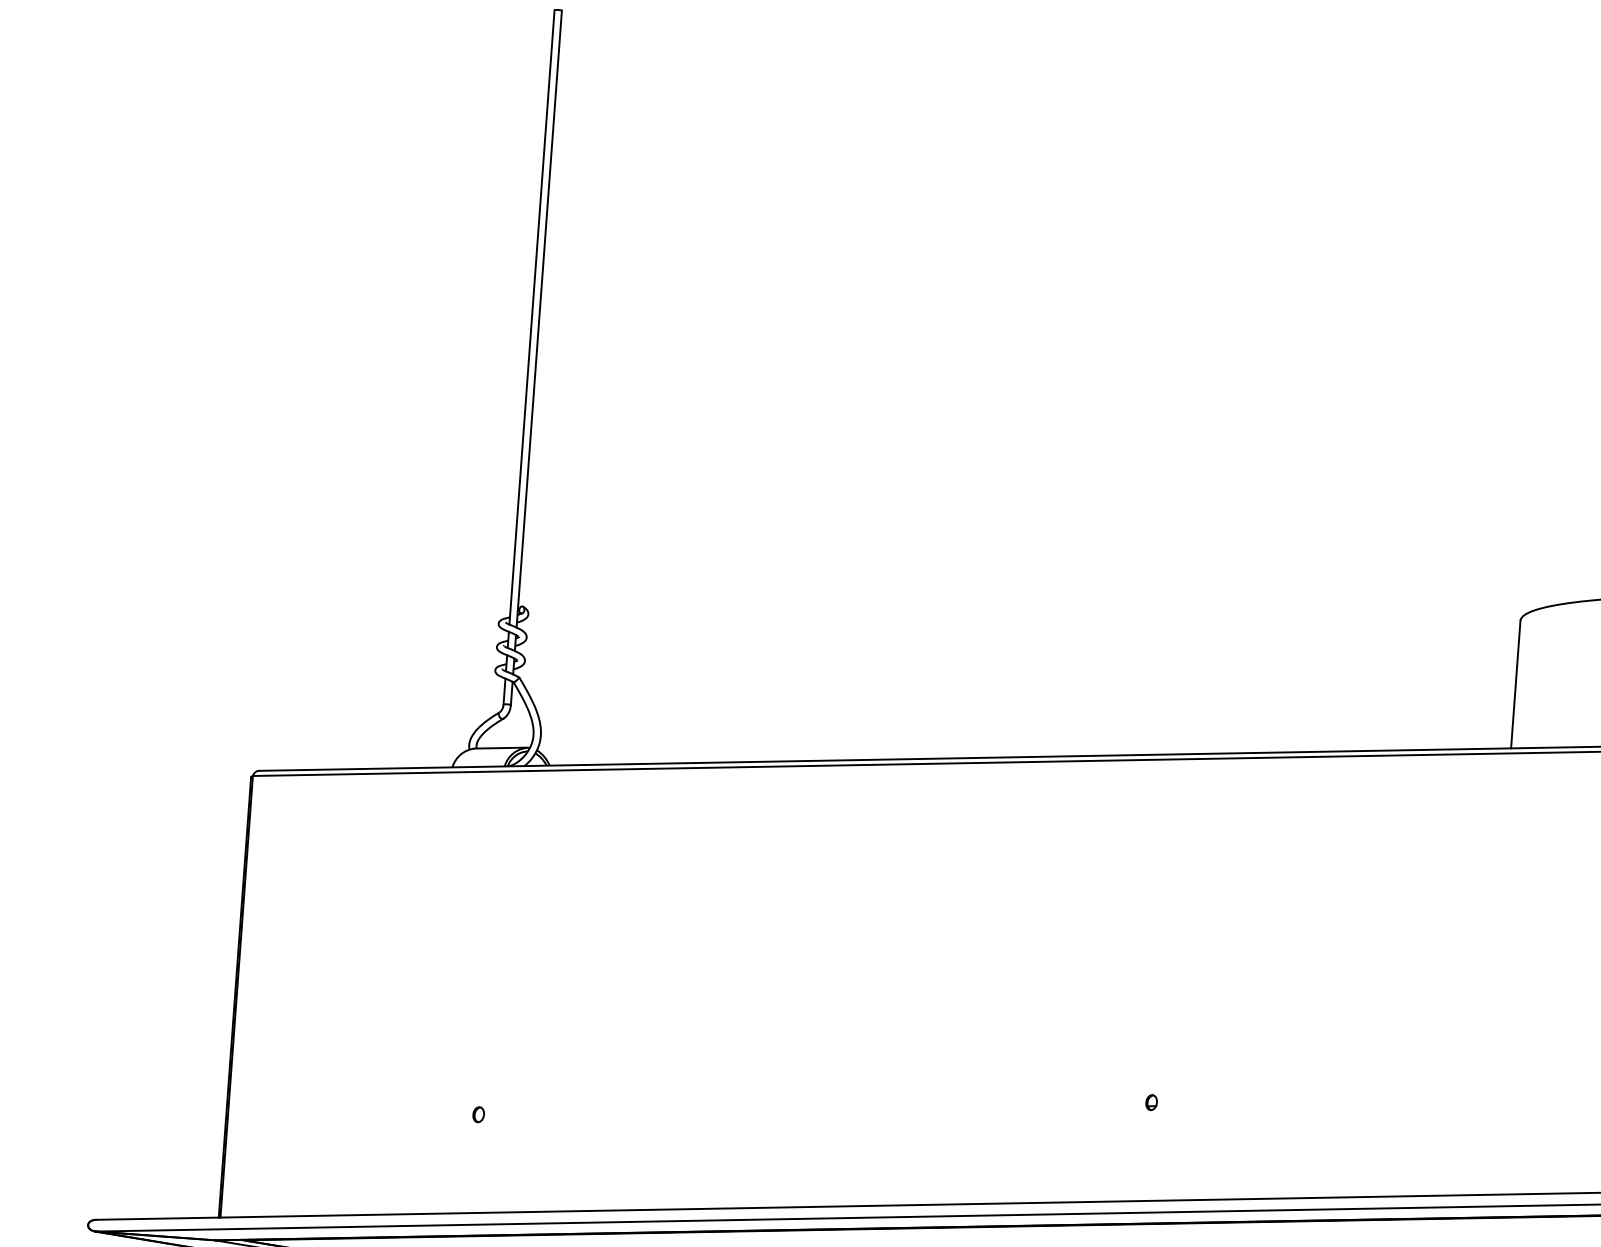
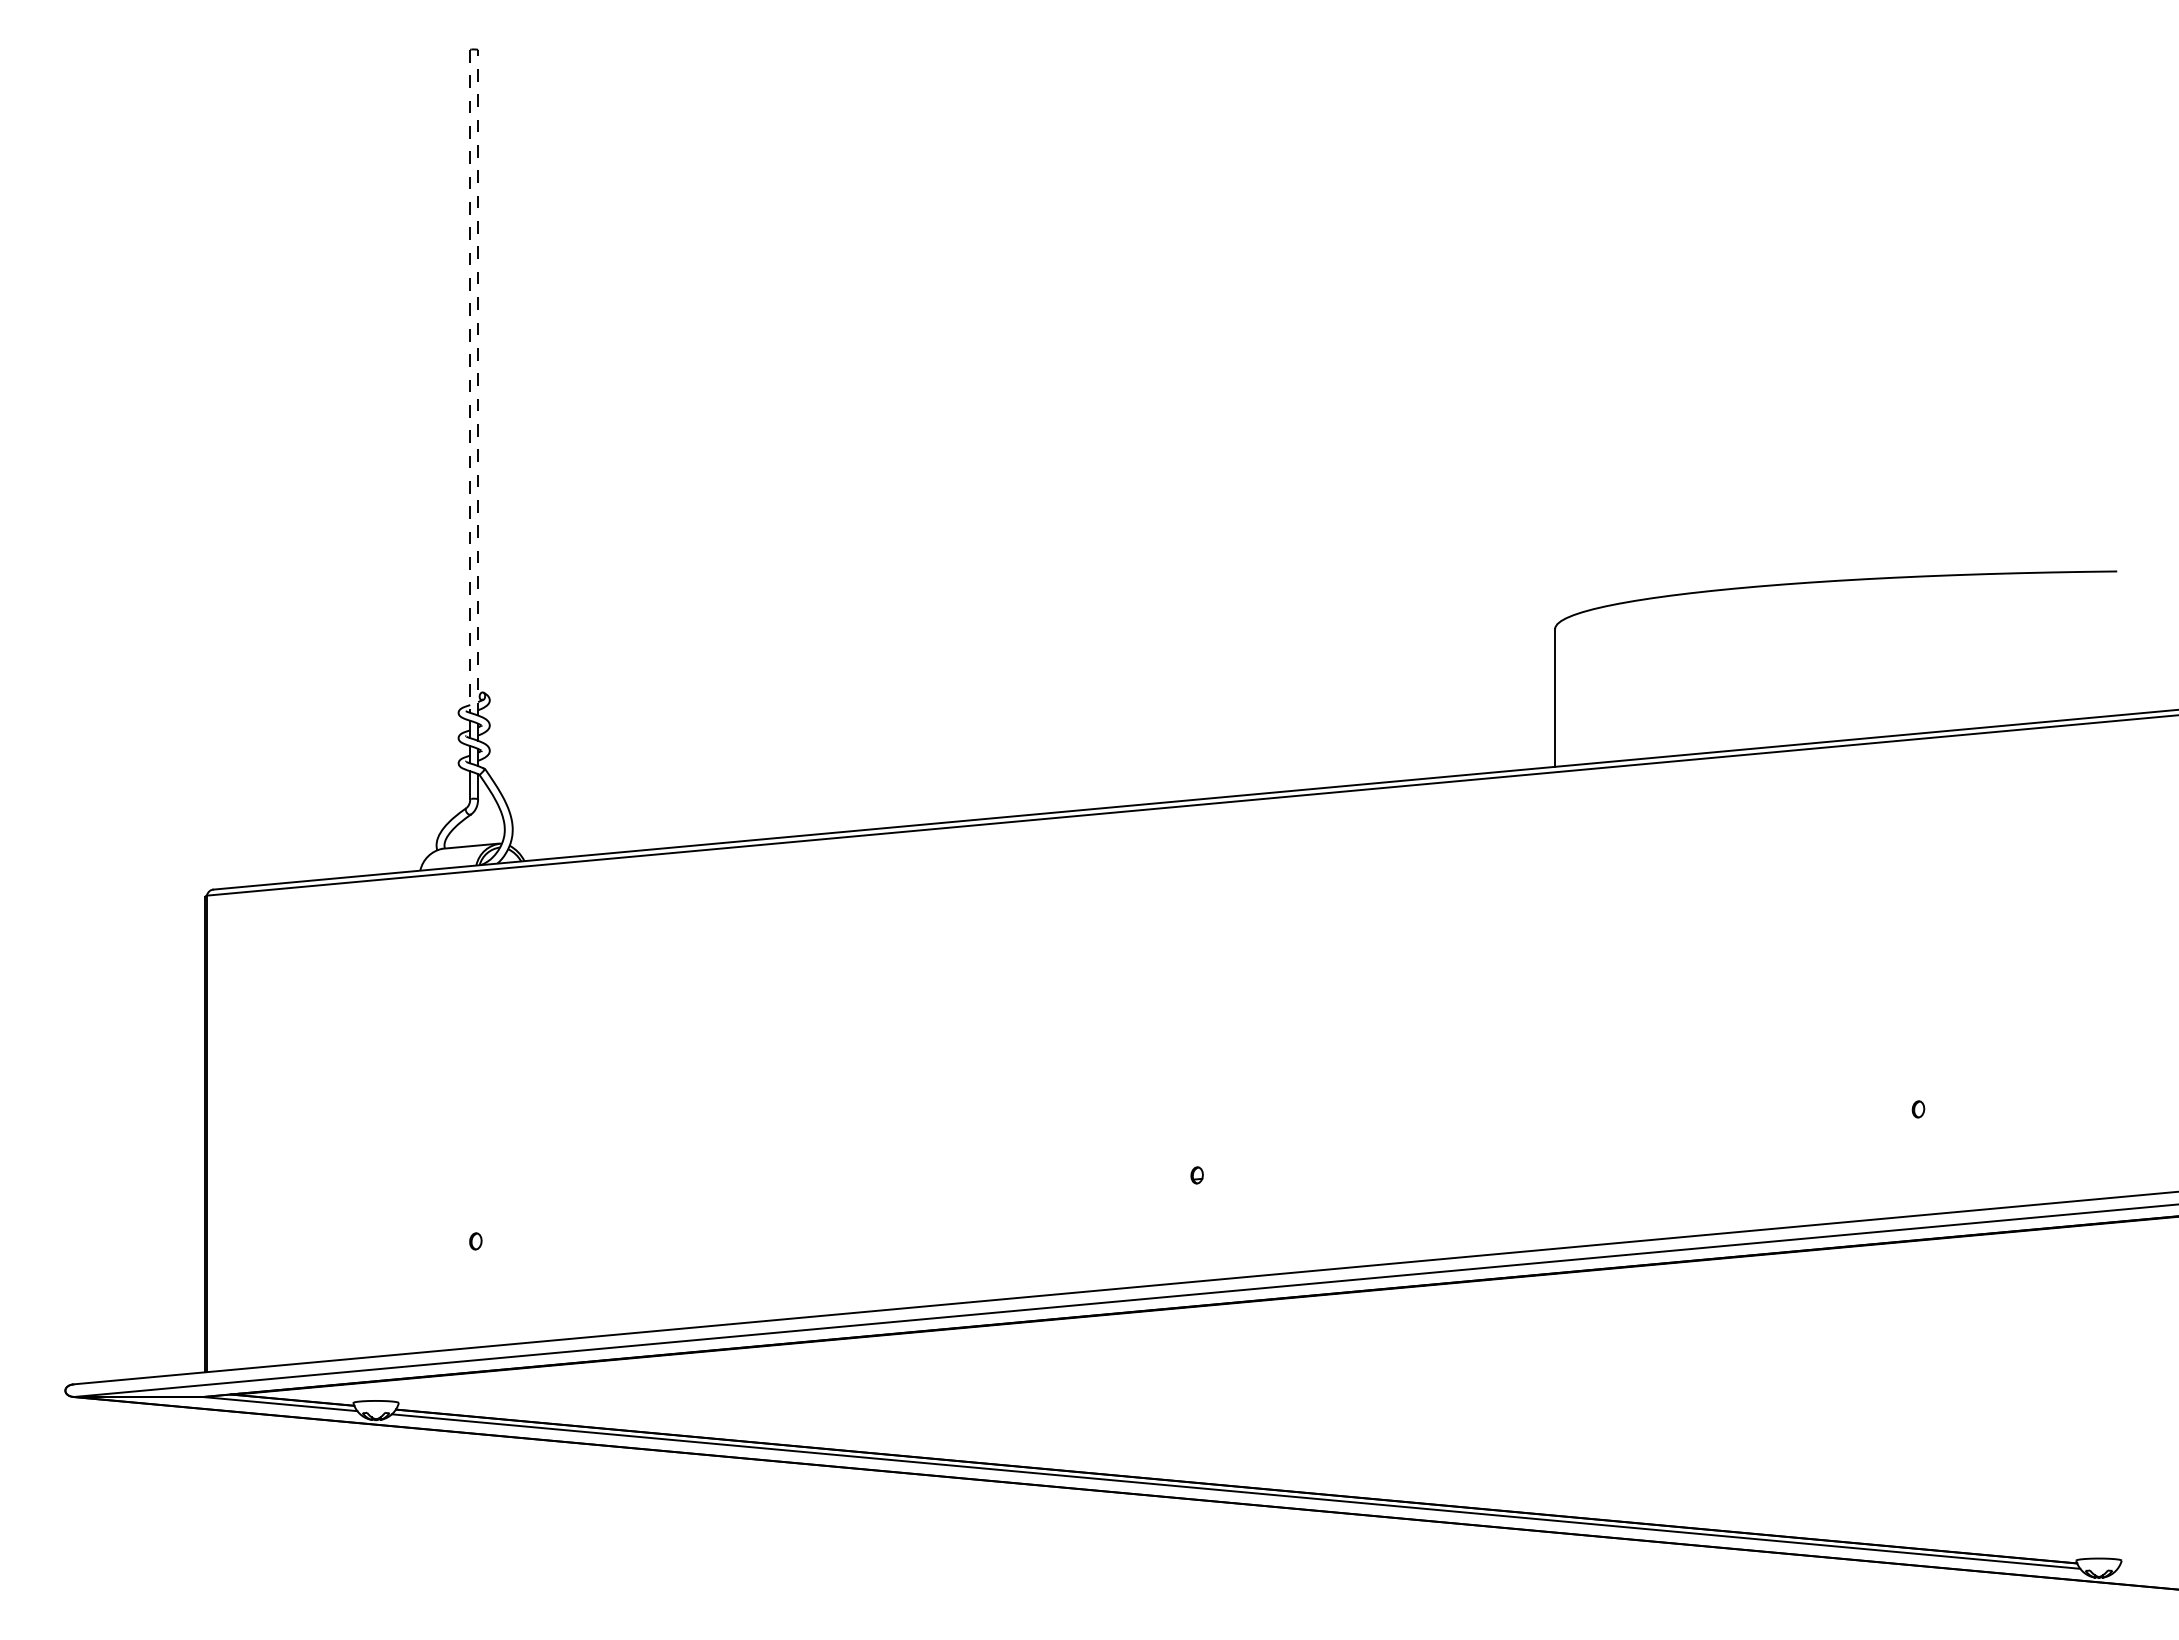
line: (532, 317) -> (470, 381), solid -> dashed
line: (539, 318) -> (478, 382), solid -> dashed

